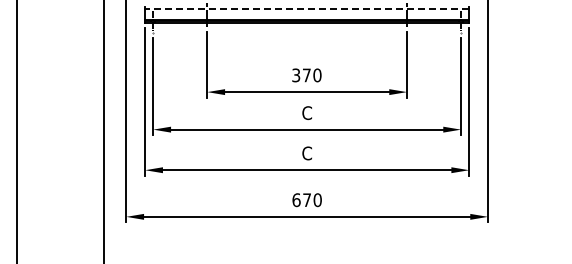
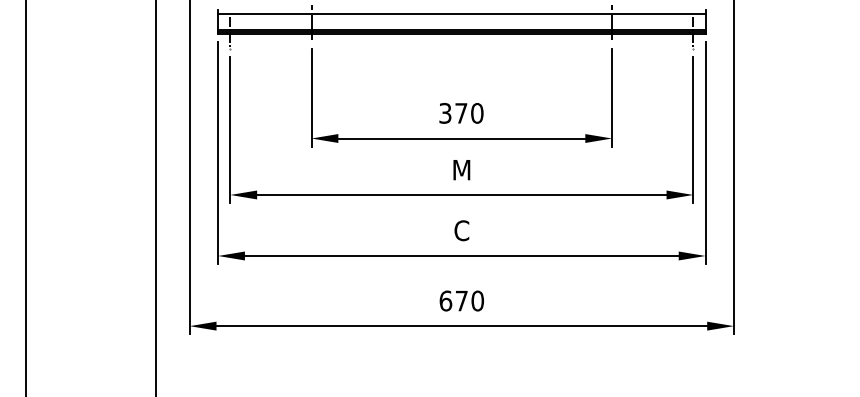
line: (306, 9) -> (460, 14), dashed -> solid
text: (306, 113) -> (460, 170), C -> M

